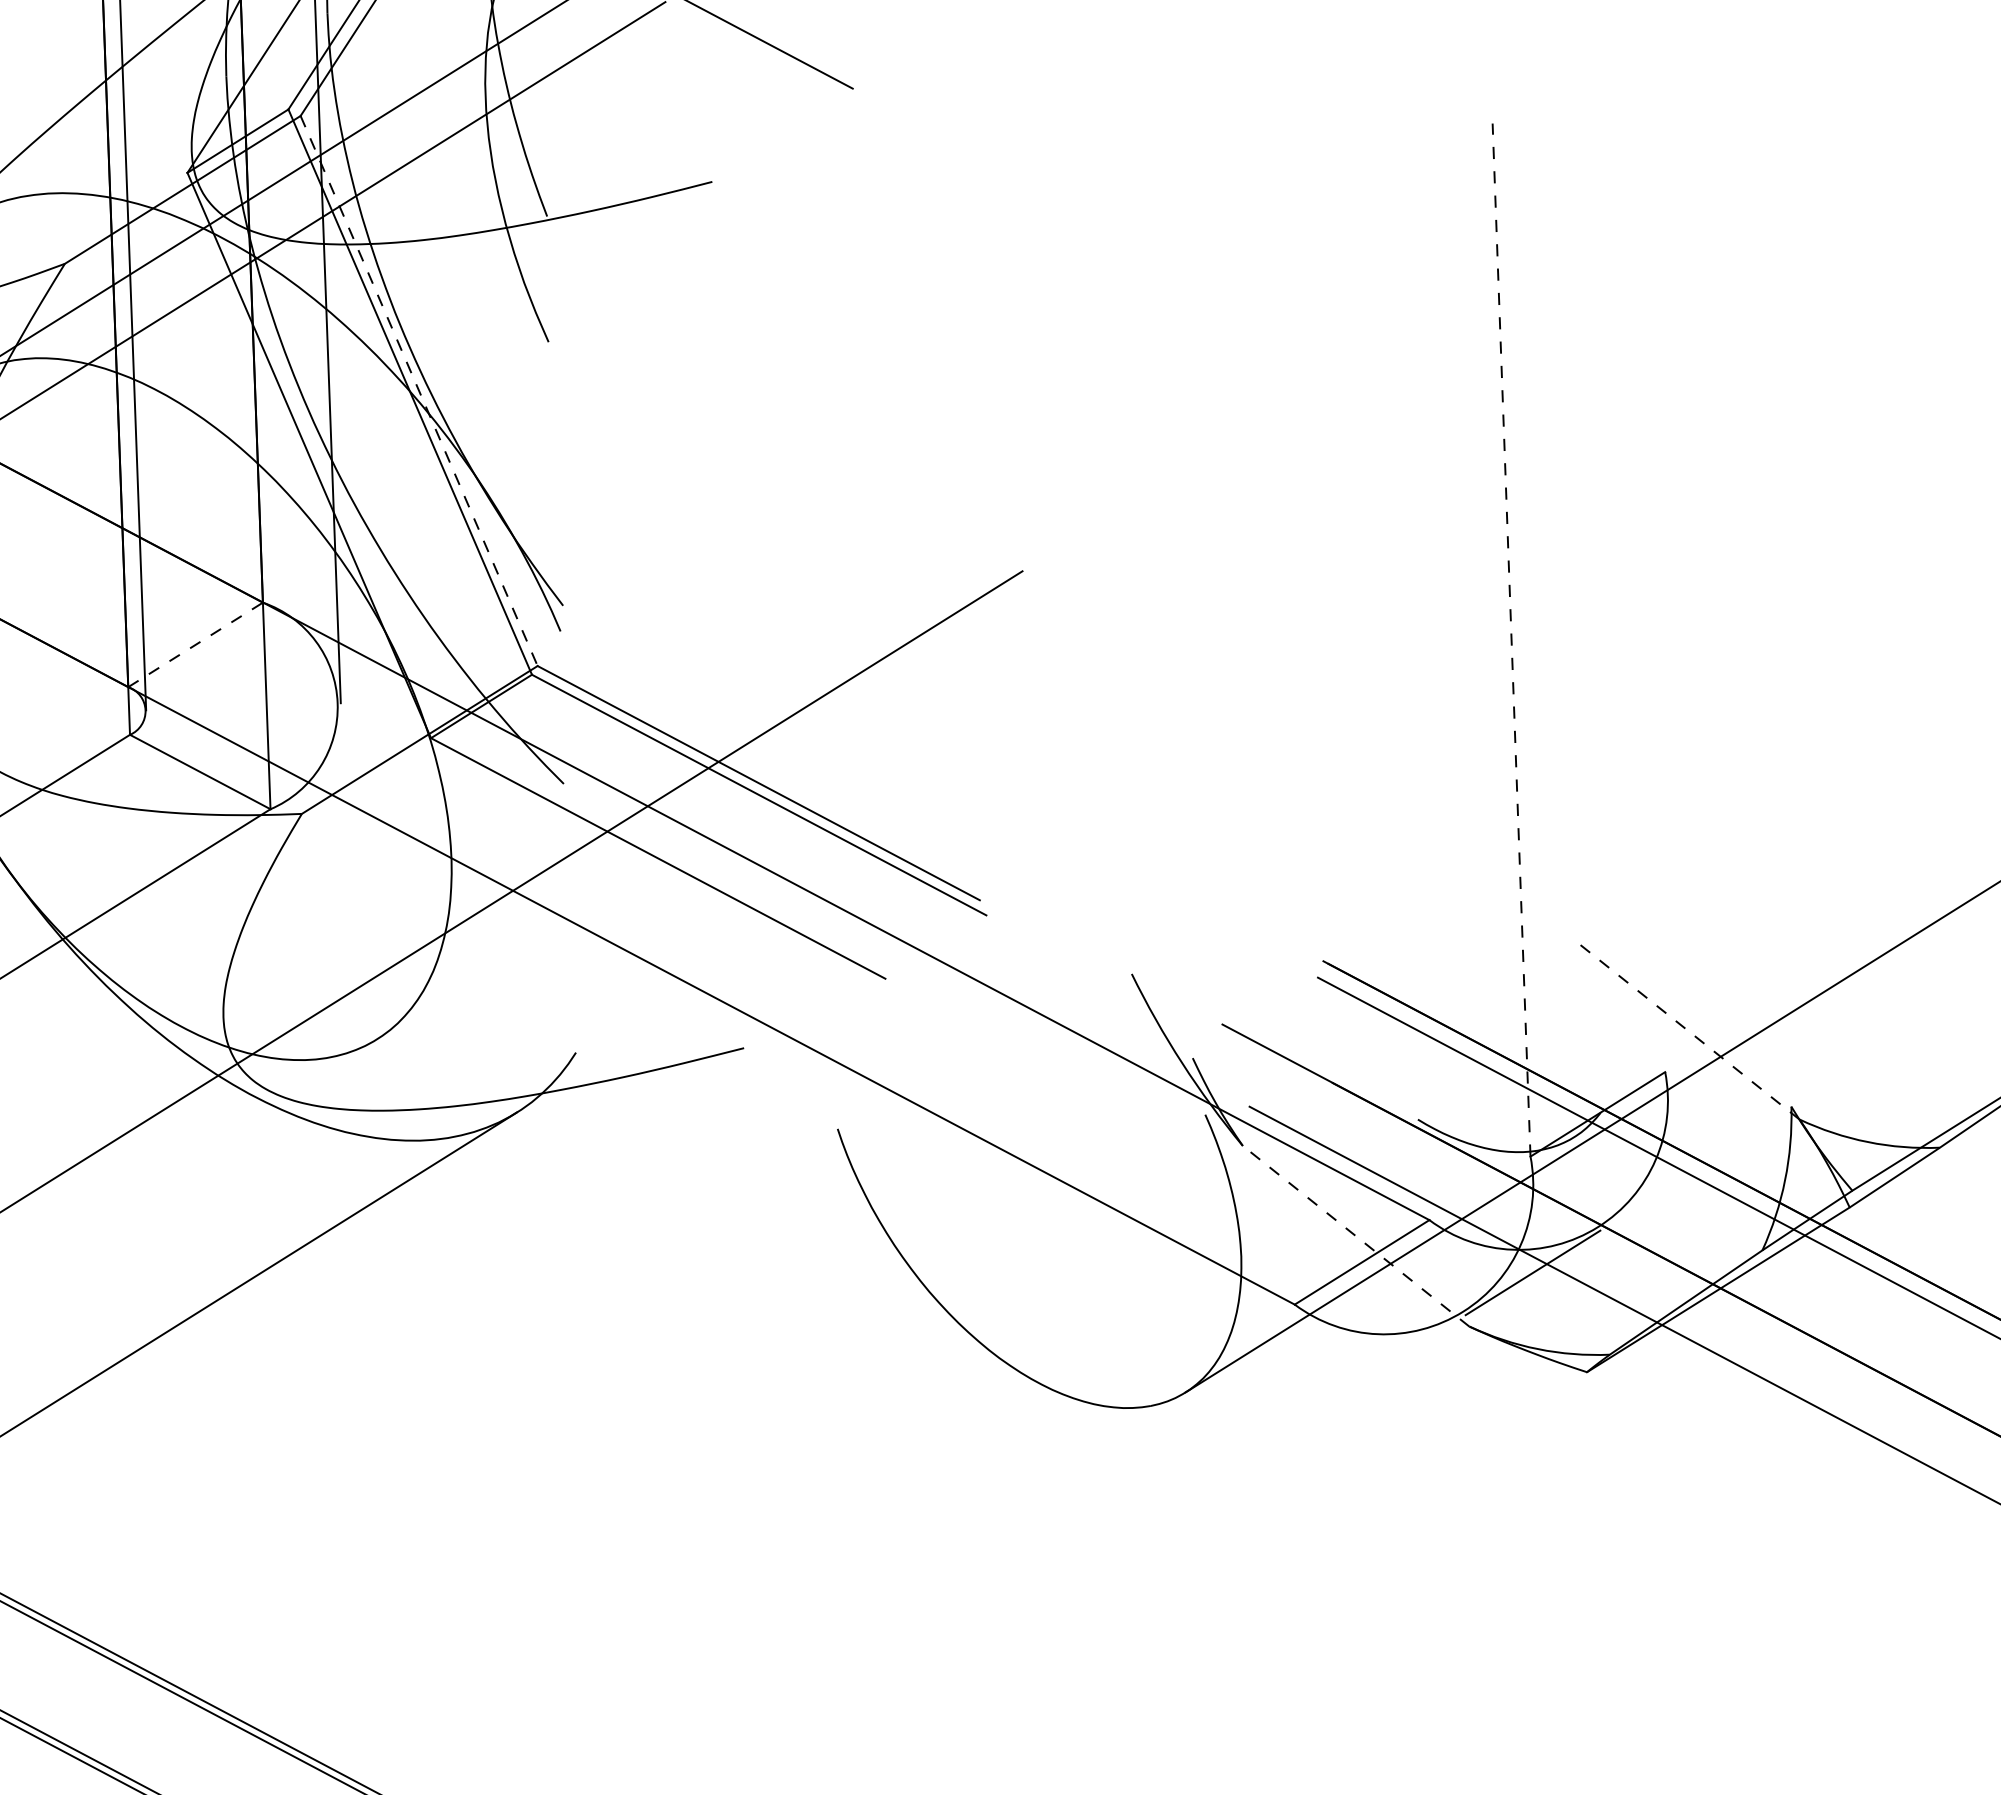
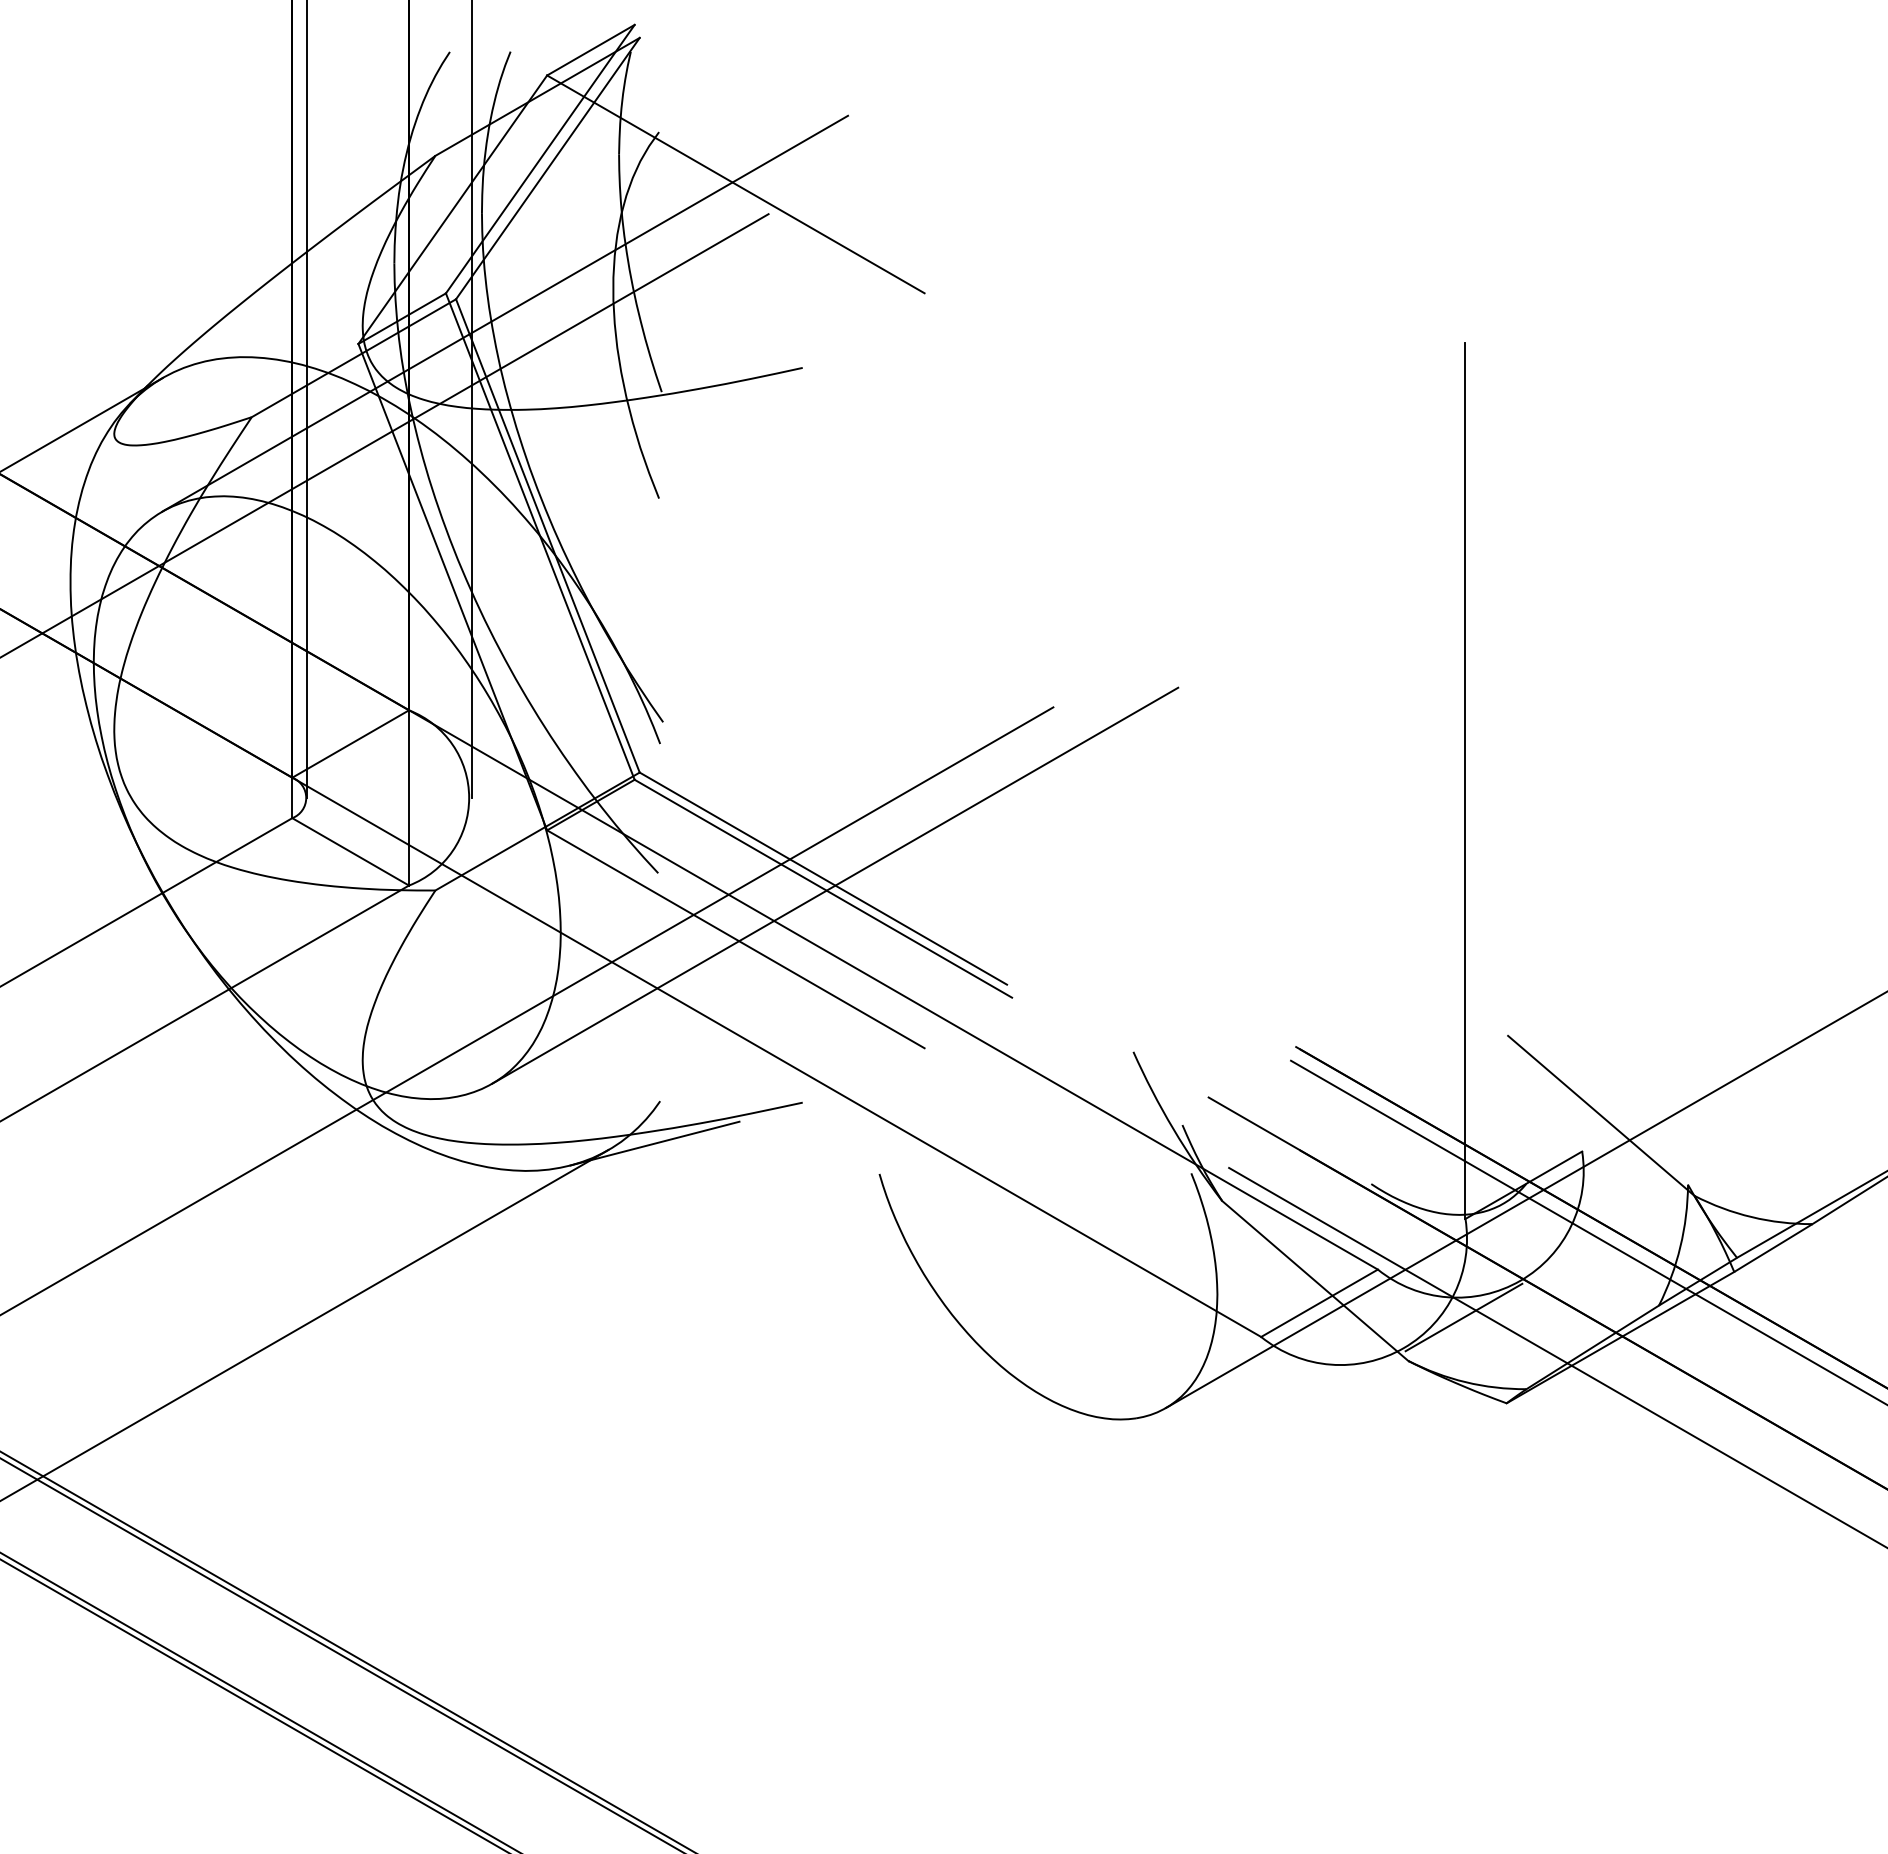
line: (418, 390) -> (547, 535), dashed -> solid
line: (1511, 639) -> (1465, 780), dashed -> solid
line: (196, 644) -> (351, 743), dashed -> solid
line: (773, 790) -> (835, 885), added
line: (1686, 1028) -> (1601, 1115), dashed -> solid
line: (571, 1102) -> (654, 1143), added
line: (1356, 1236) -> (1315, 1281), dashed -> solid

